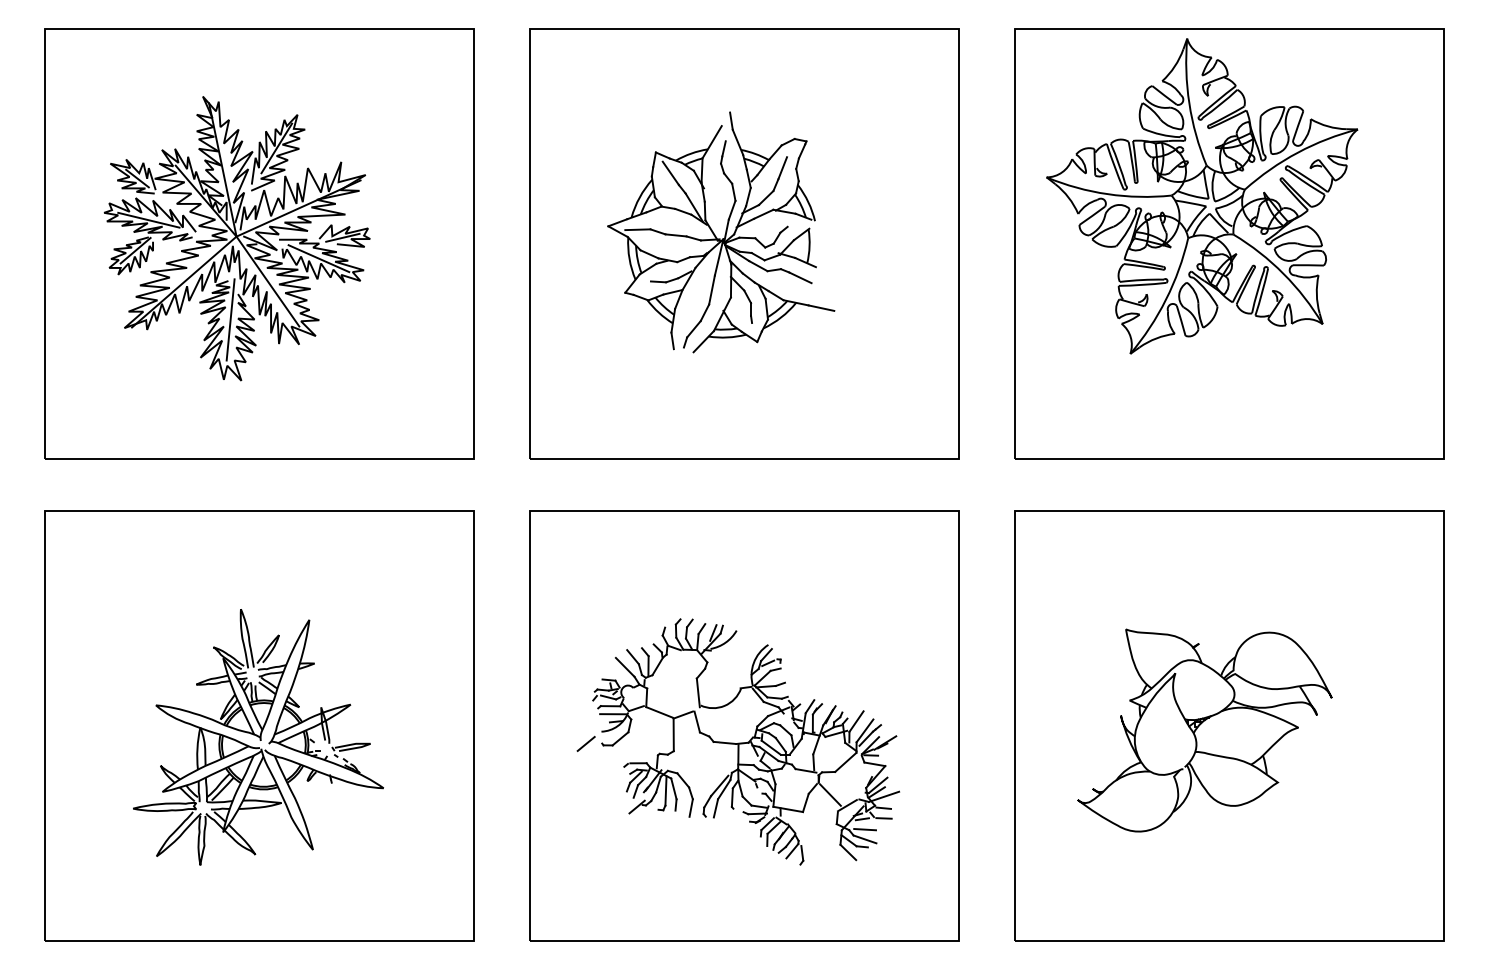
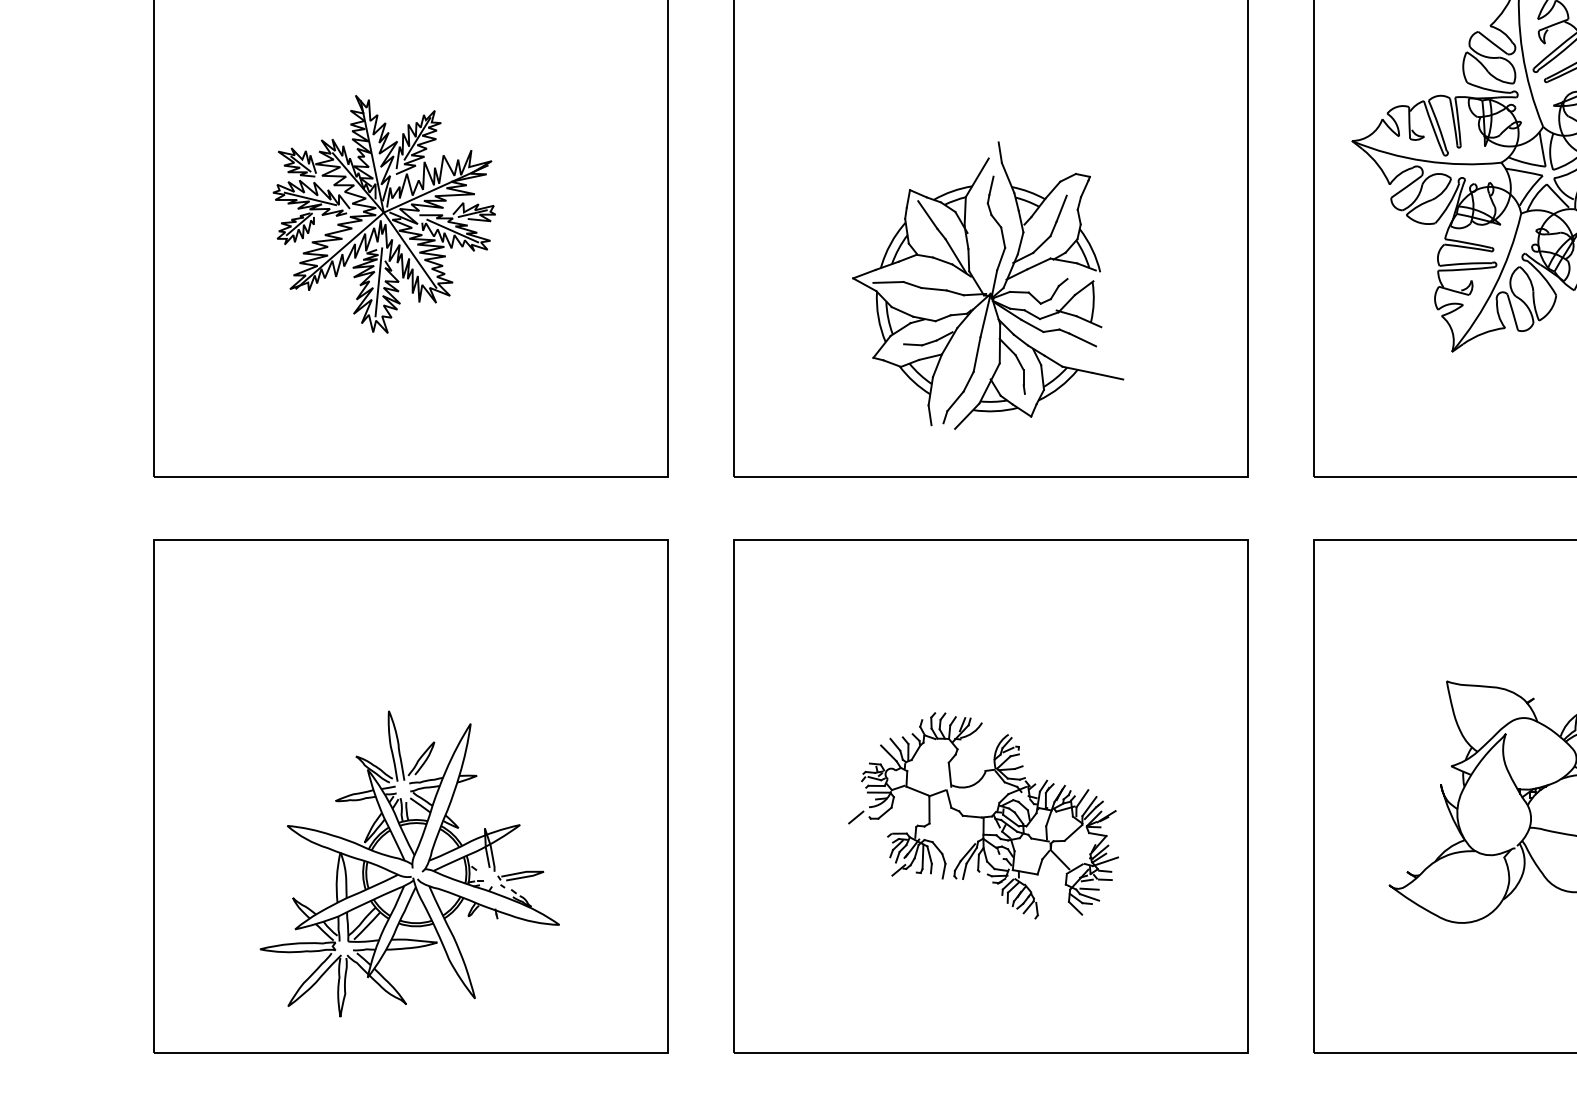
part: (721, 232) -> (988, 285), moved
part: (236, 238) -> (383, 214), size x0.7
part: (258, 737) -> (409, 864), moved
part: (738, 741) -> (983, 815), size x0.7

